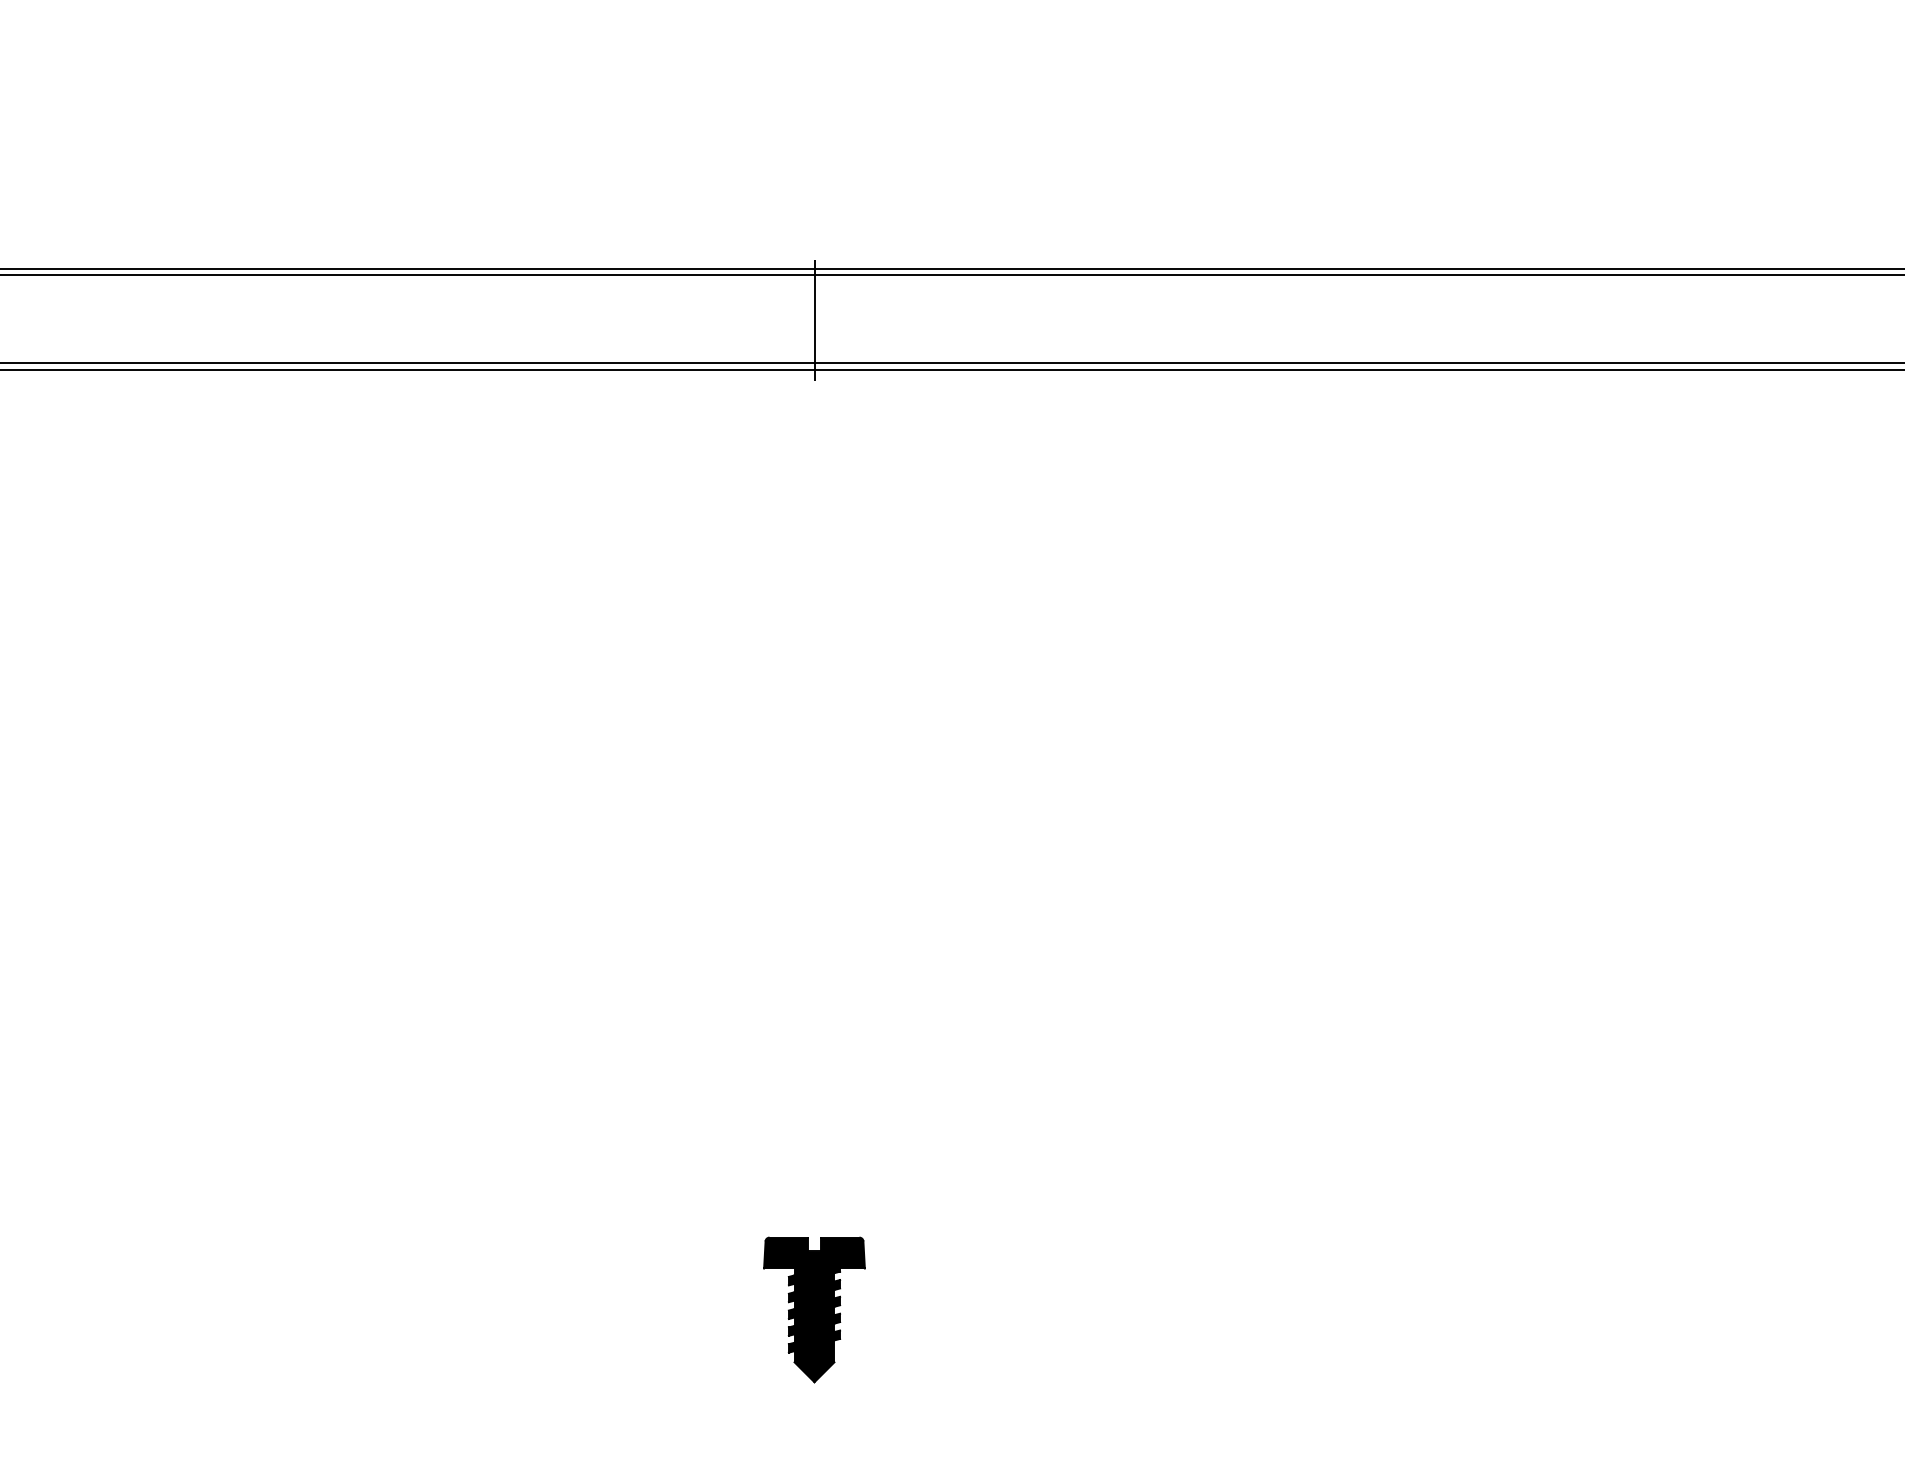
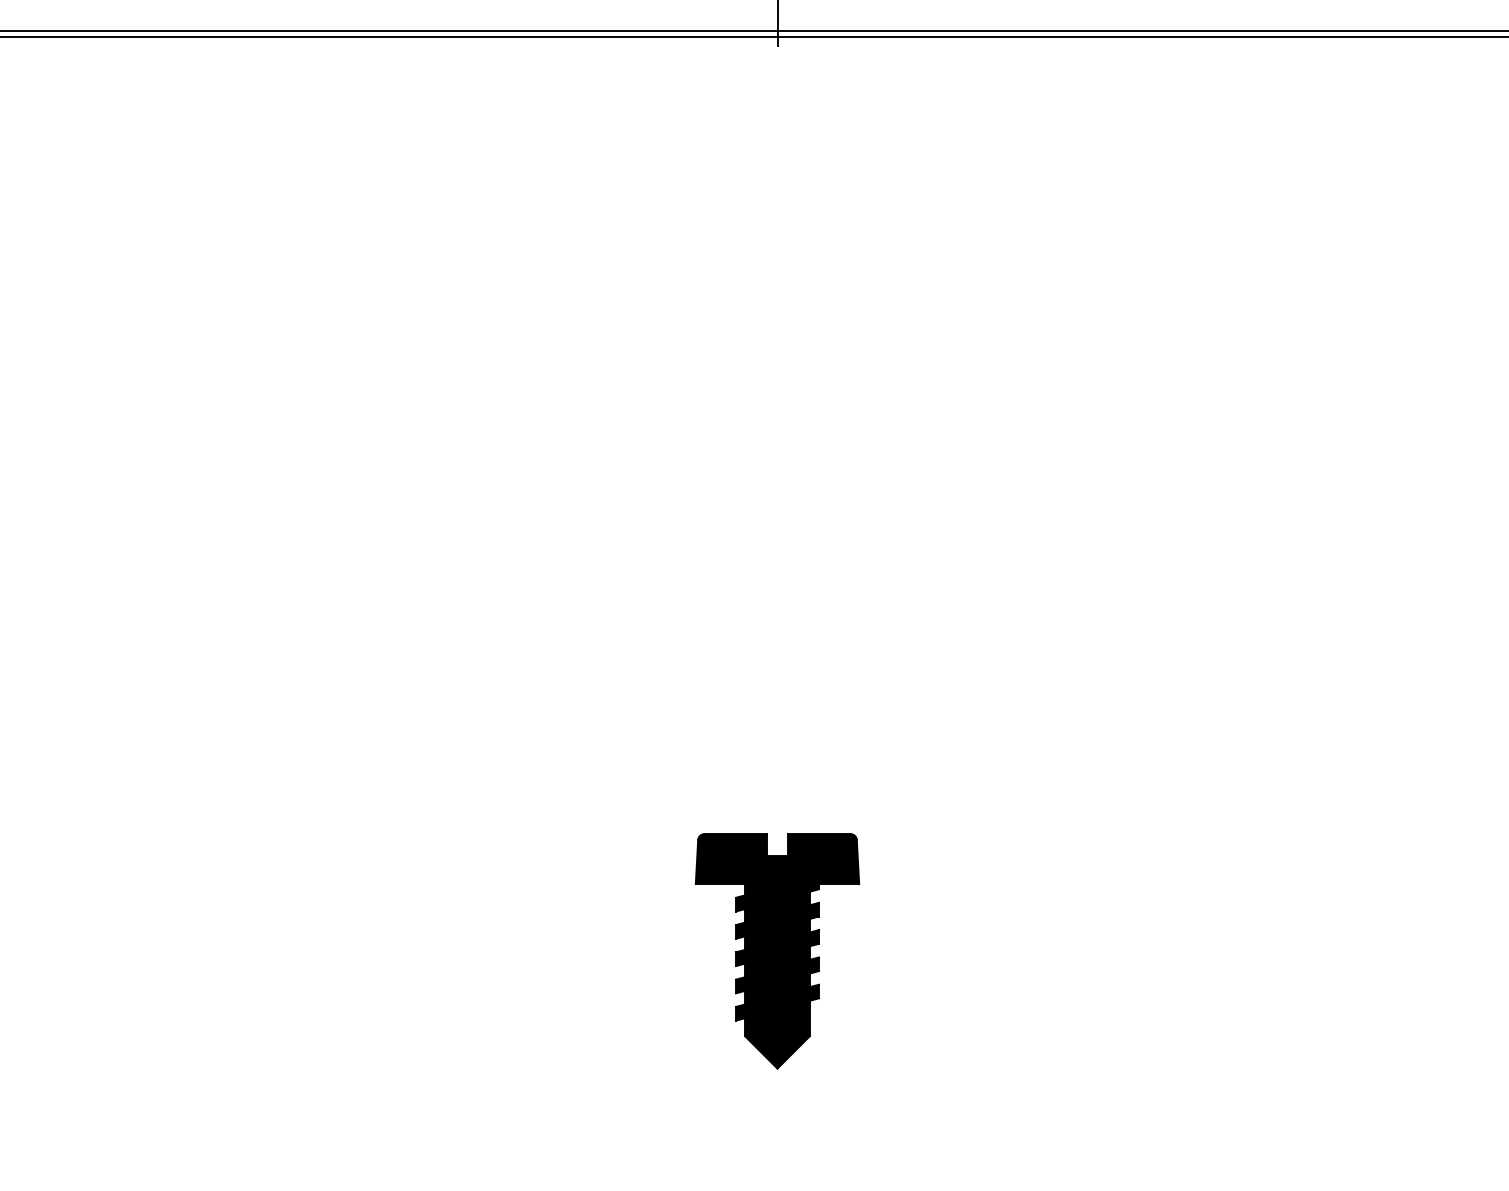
part: (814, 1309) -> (777, 950), size x1.67

